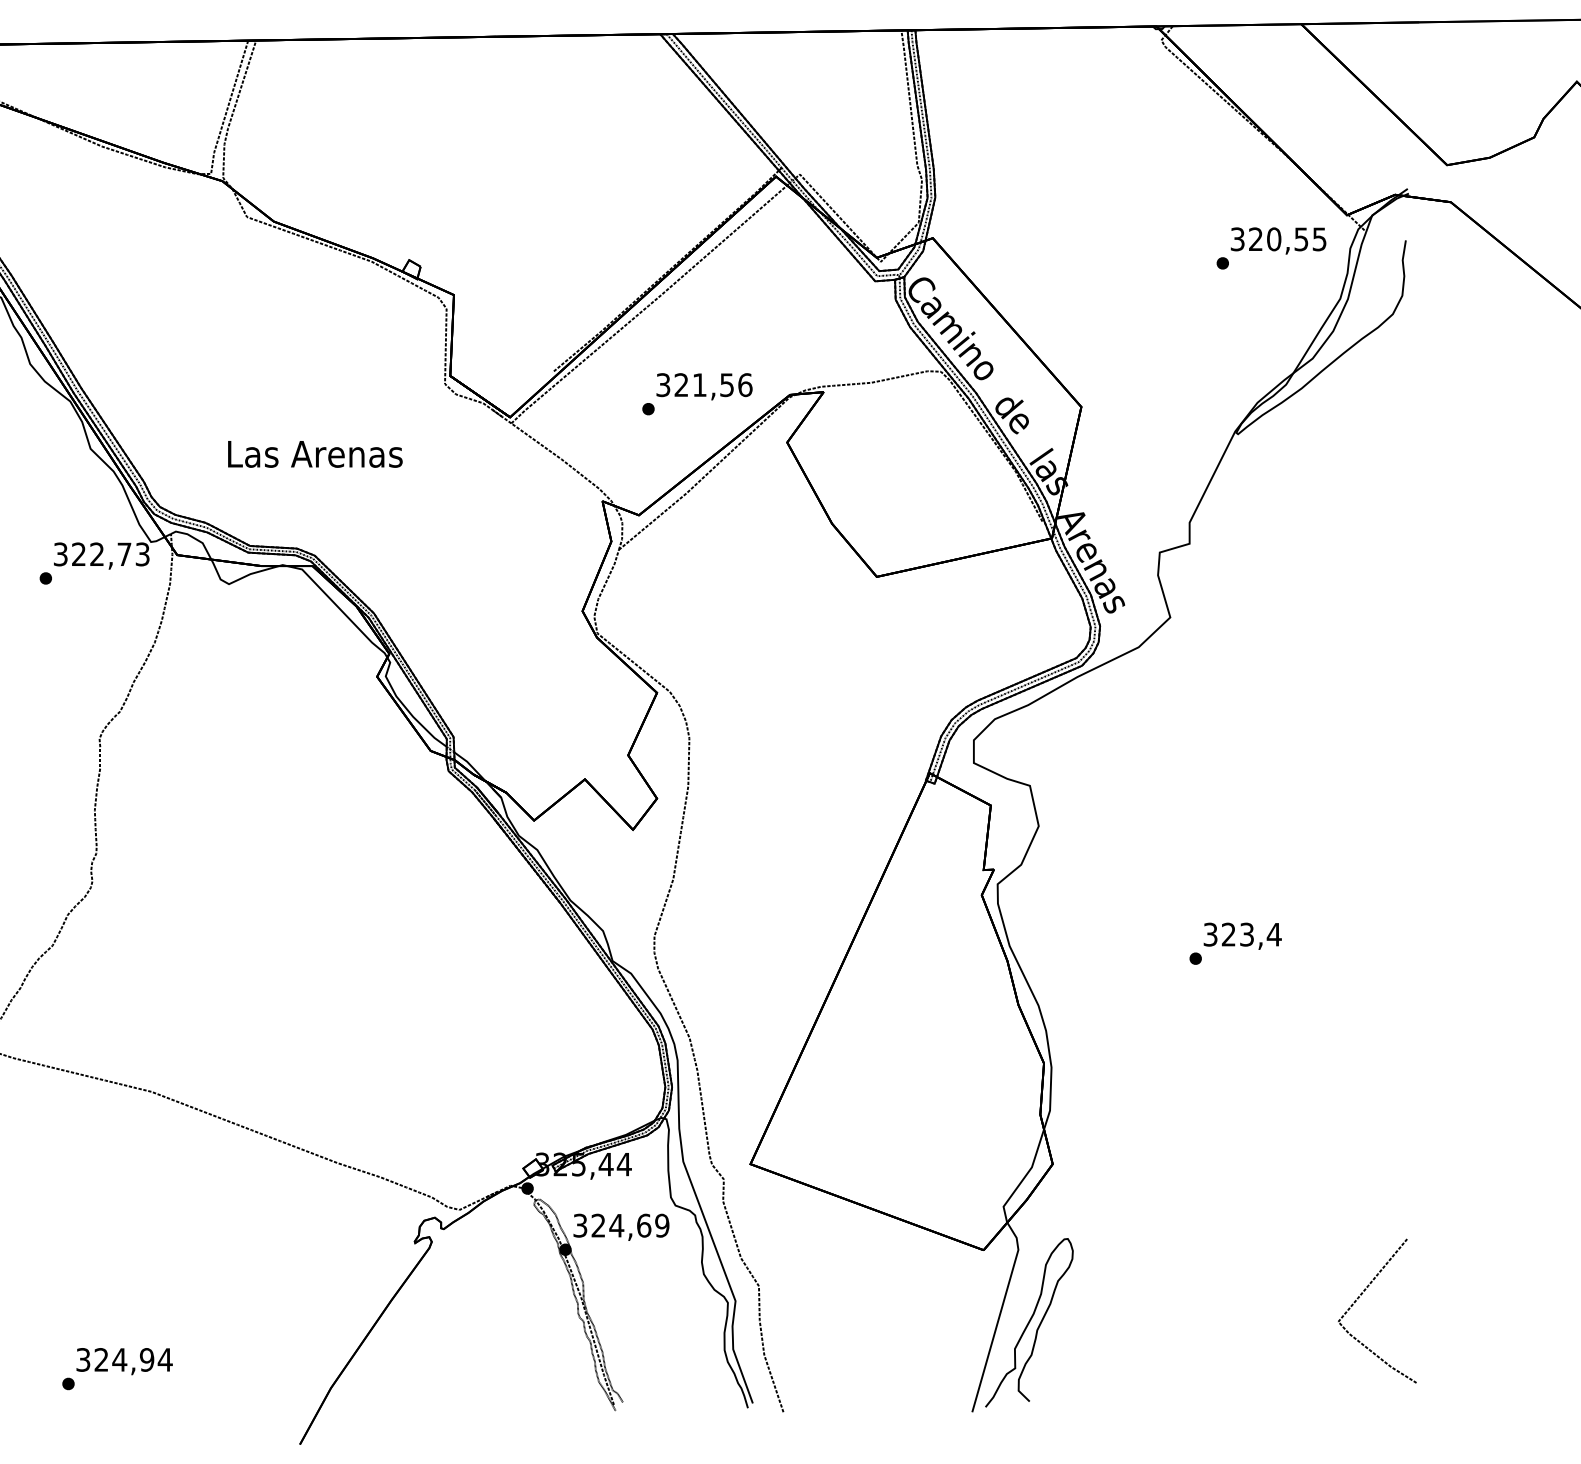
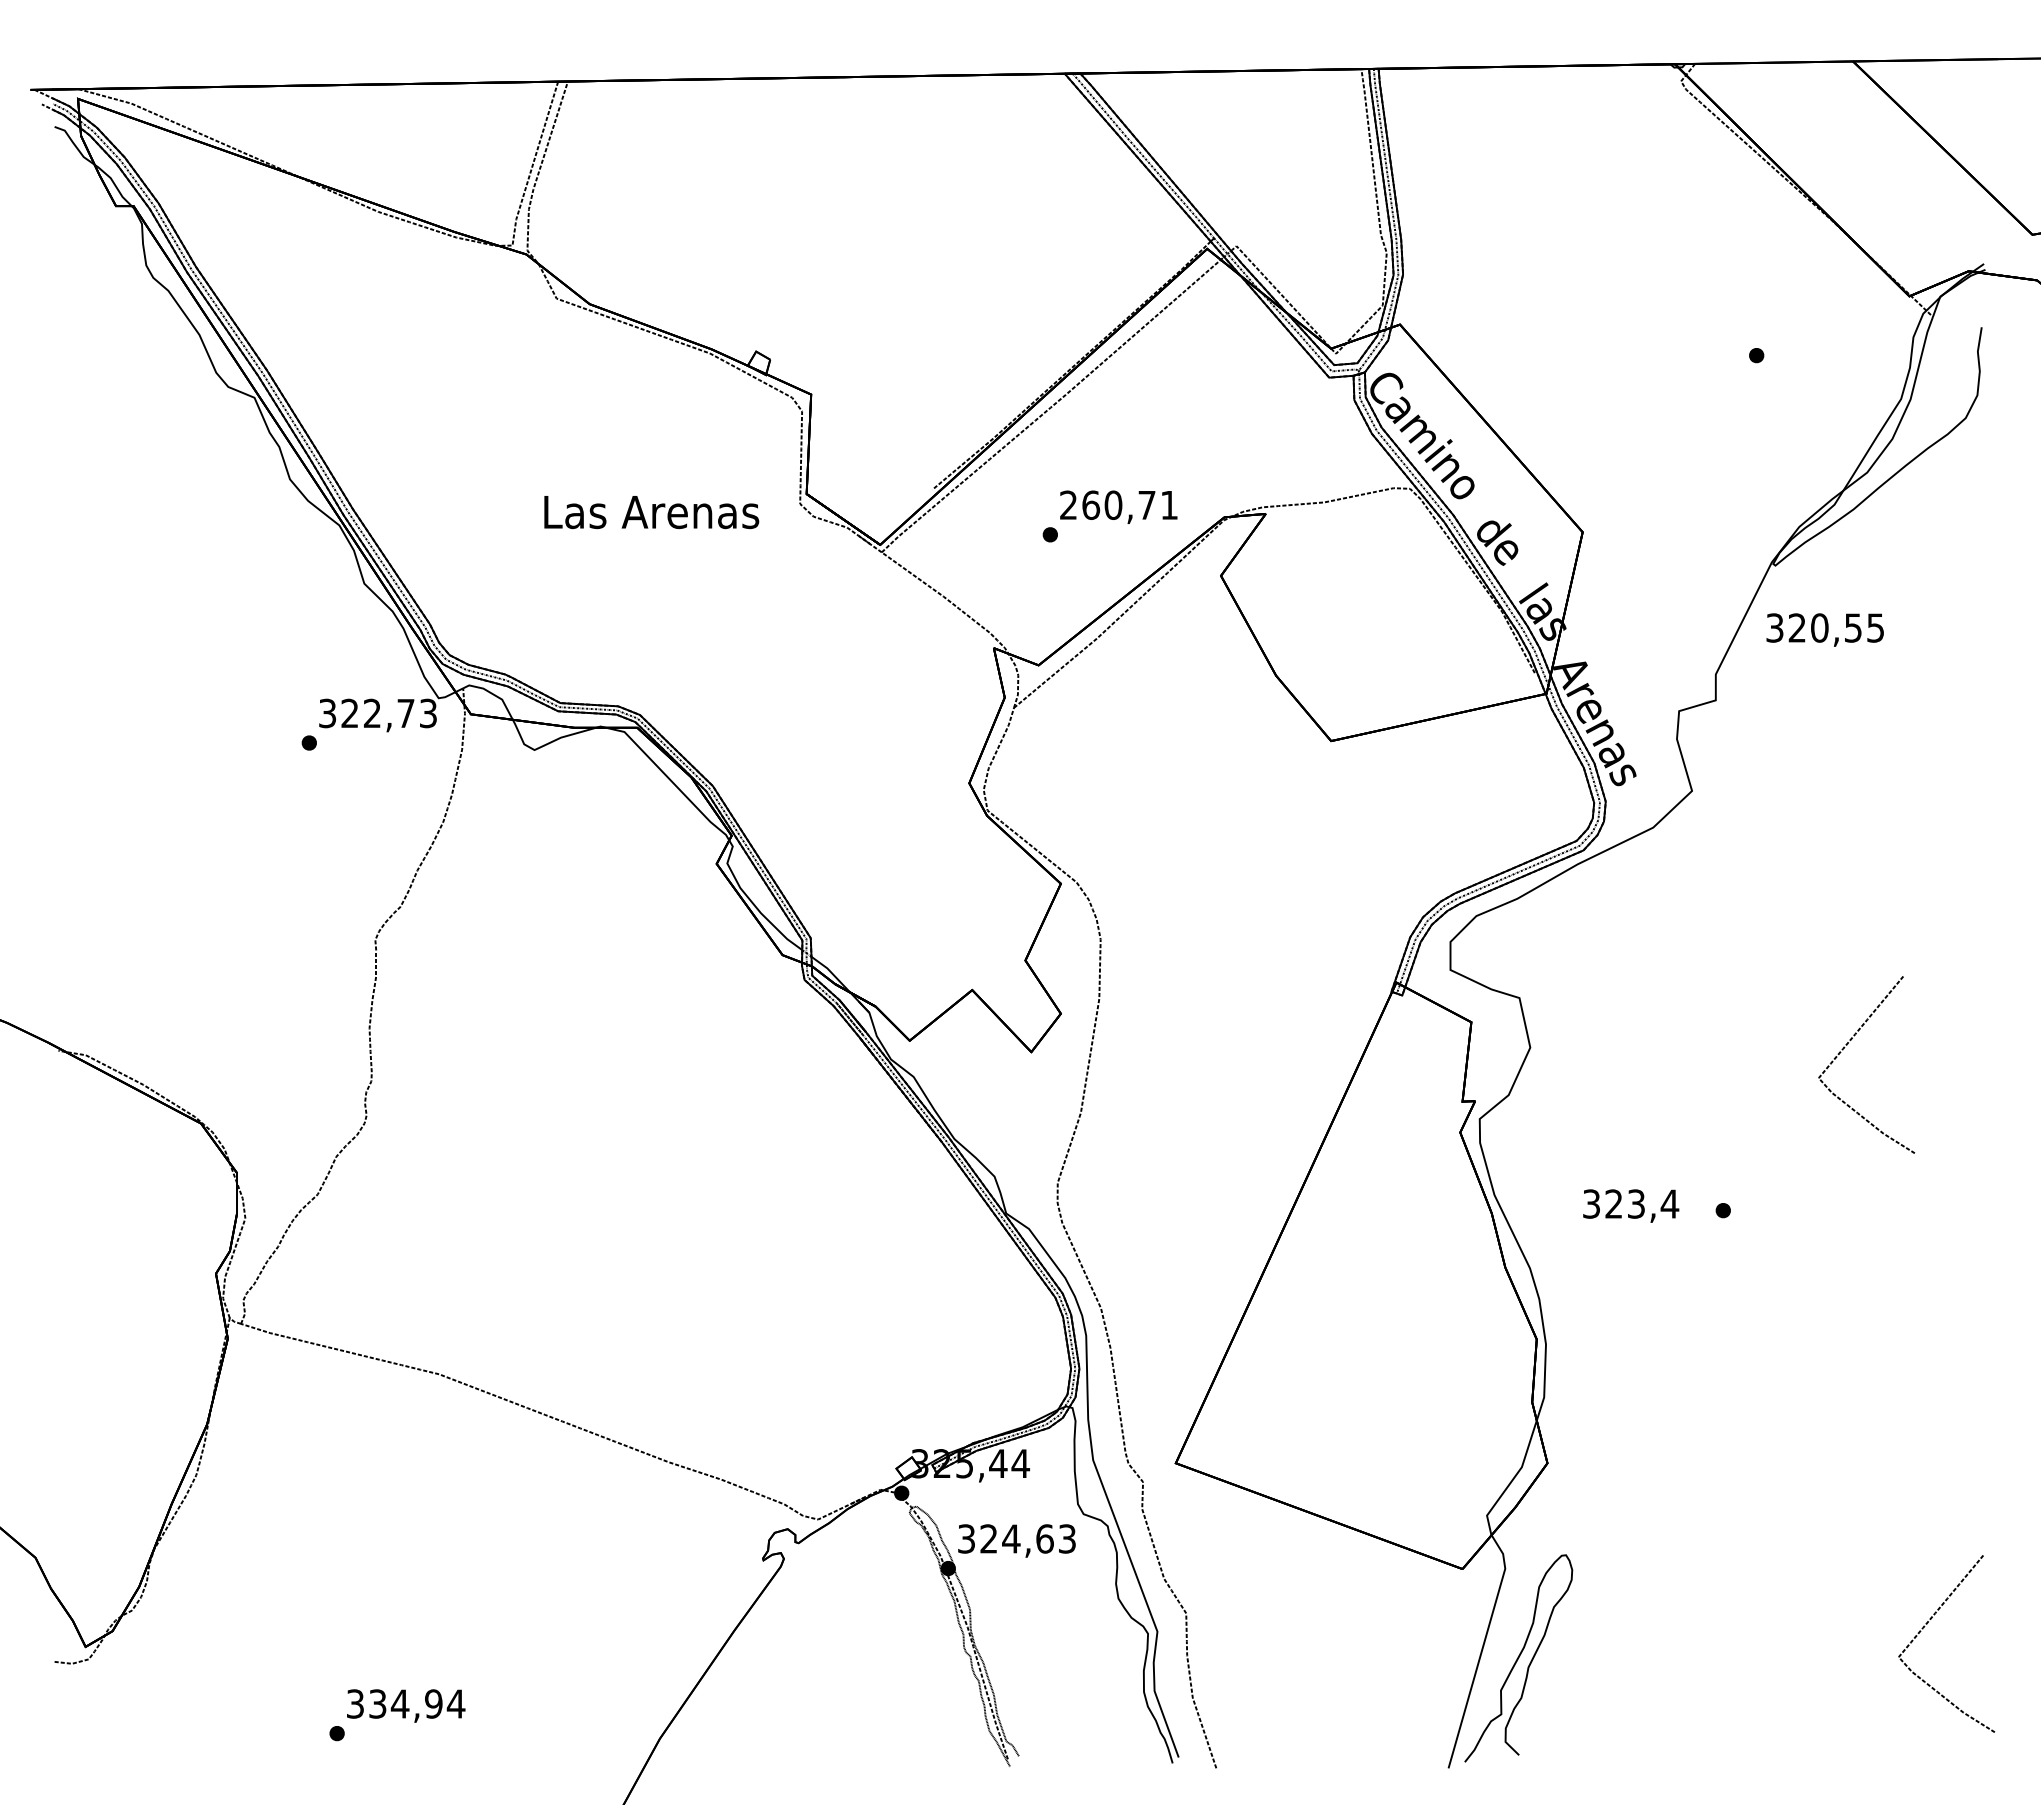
text: (1278, 240) -> (1824, 629), moved
text: (704, 384) -> (1119, 504), 321,56 -> 260,71
text: (315, 454) -> (651, 512), moved
curve: (1296, 824) -> (1847, 1045), added
text: (1243, 935) -> (1631, 1205), moved
text: (662, 1225) -> (1067, 1538), 324,69 -> 324,63
text: (101, 1359) -> (377, 1703), 324,94 -> 334,94

